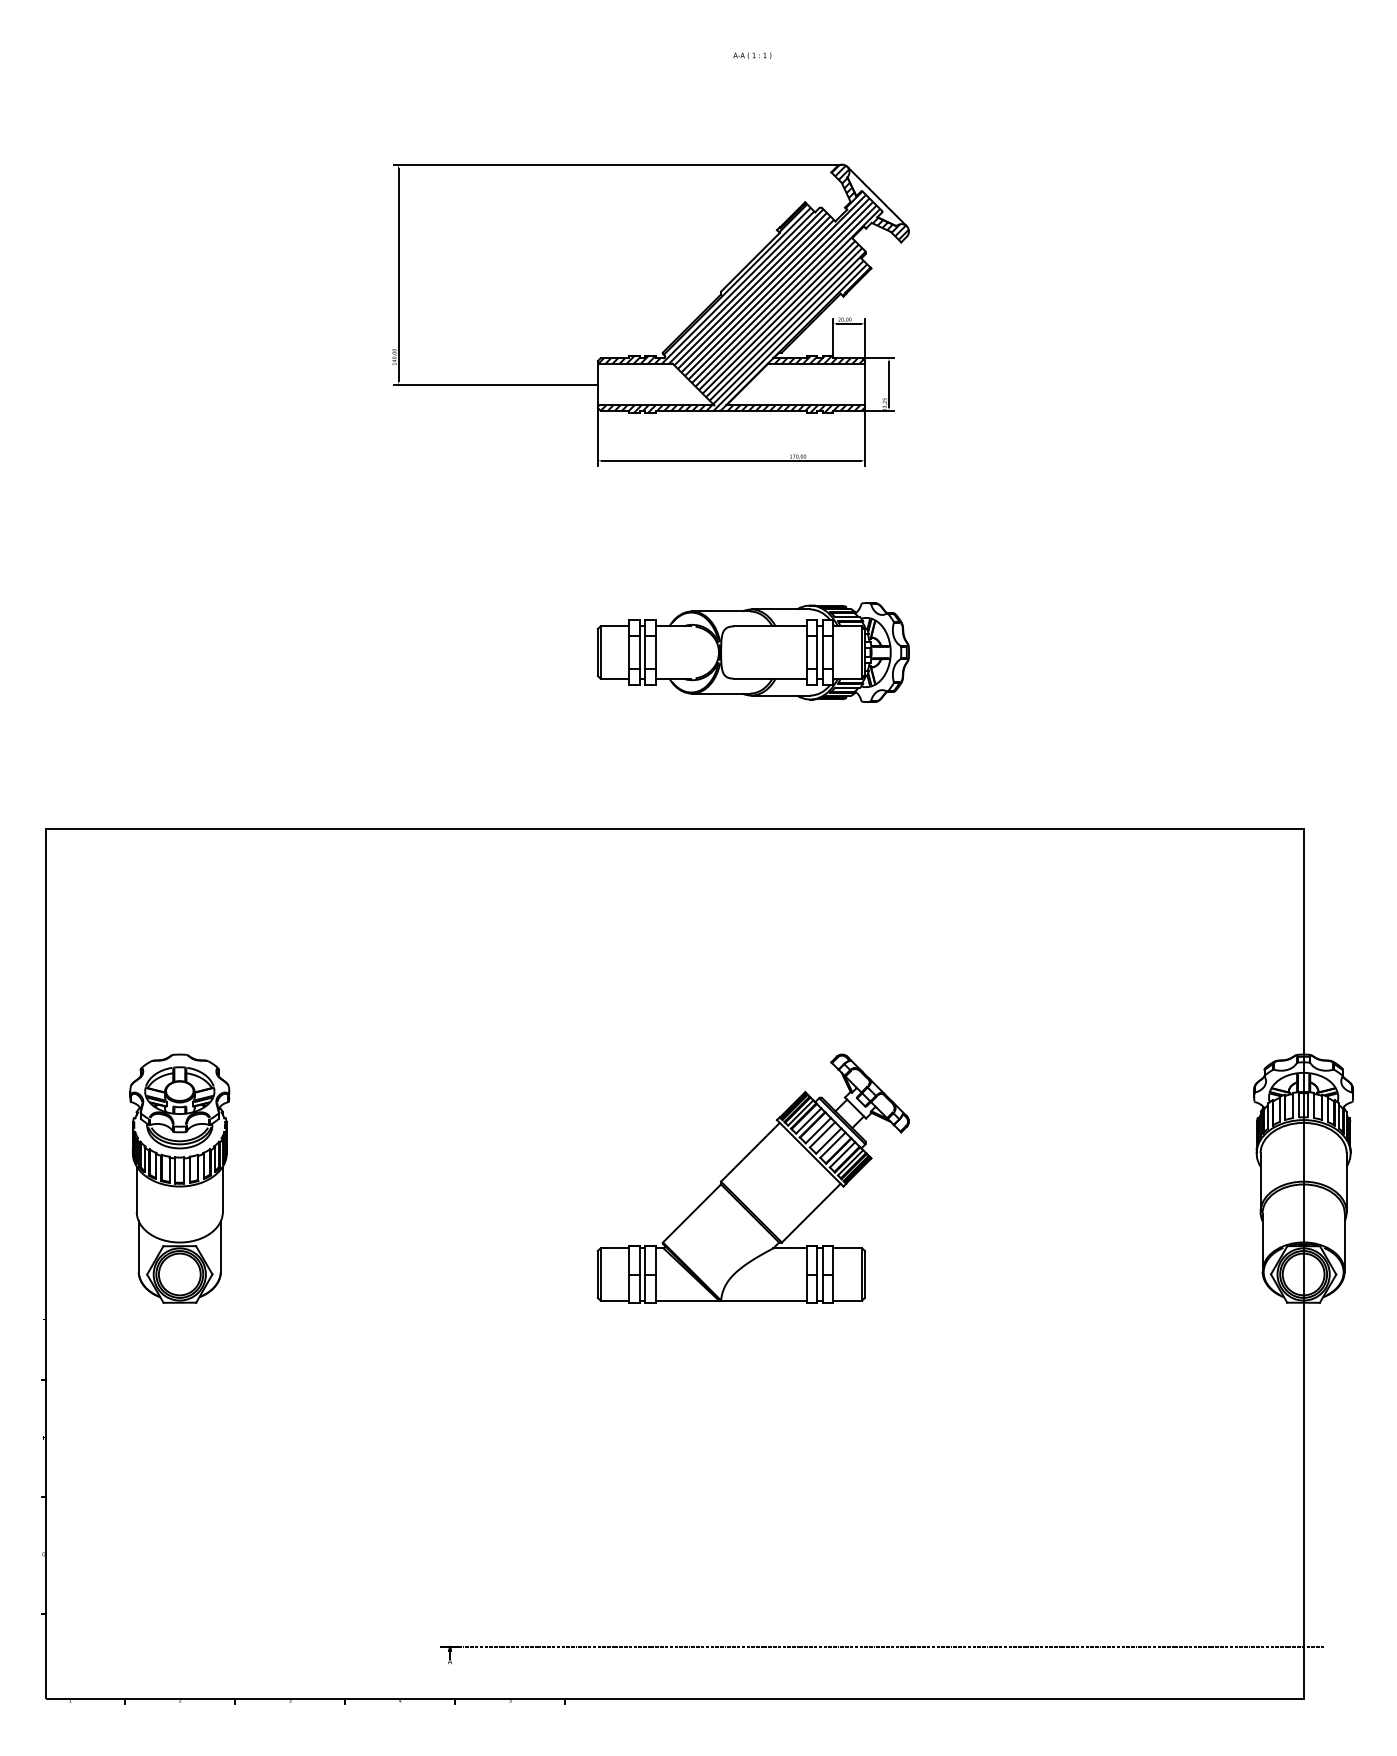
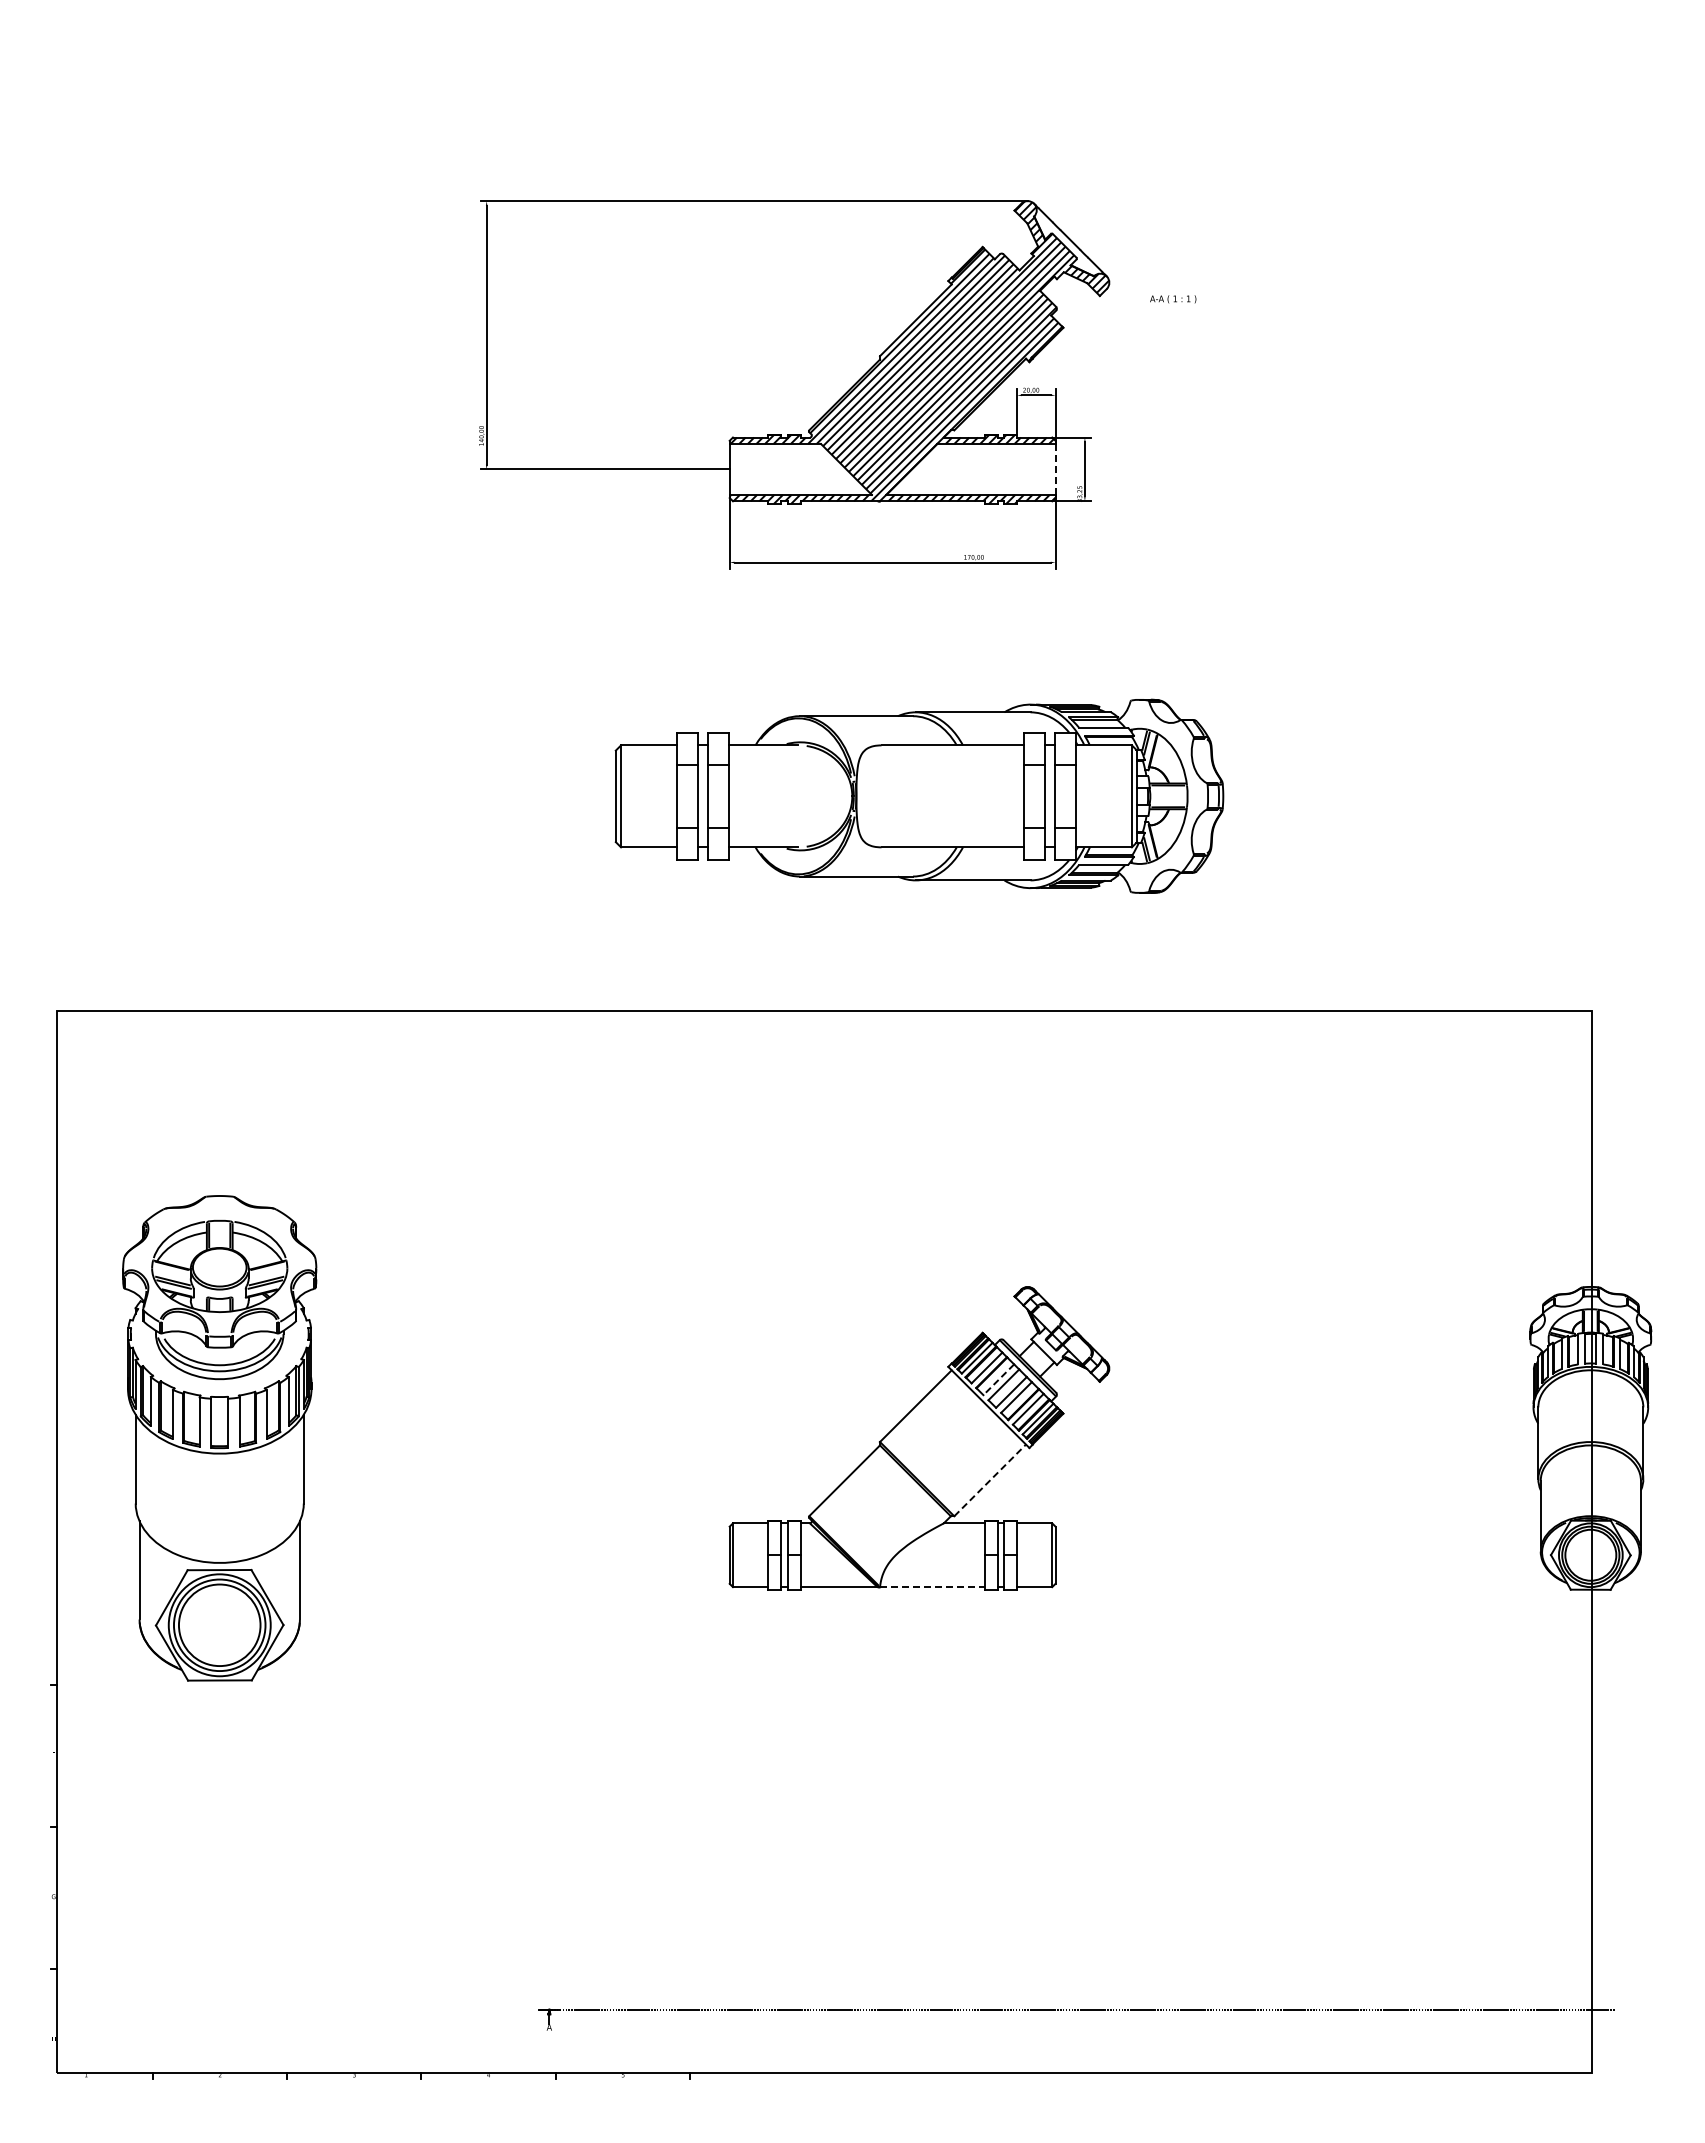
text: (752, 55) -> (1173, 299), moved
line: (864, 383) -> (1055, 468), solid -> dashed
part: (753, 652) -> (919, 796), size x1.6
line: (818, 1130) -> (998, 1379), solid -> dashed
part: (179, 1178) -> (219, 1438), size x1.6
line: (811, 1213) -> (990, 1480), solid -> dashed
line: (764, 1300) -> (932, 1587), solid -> dashed

